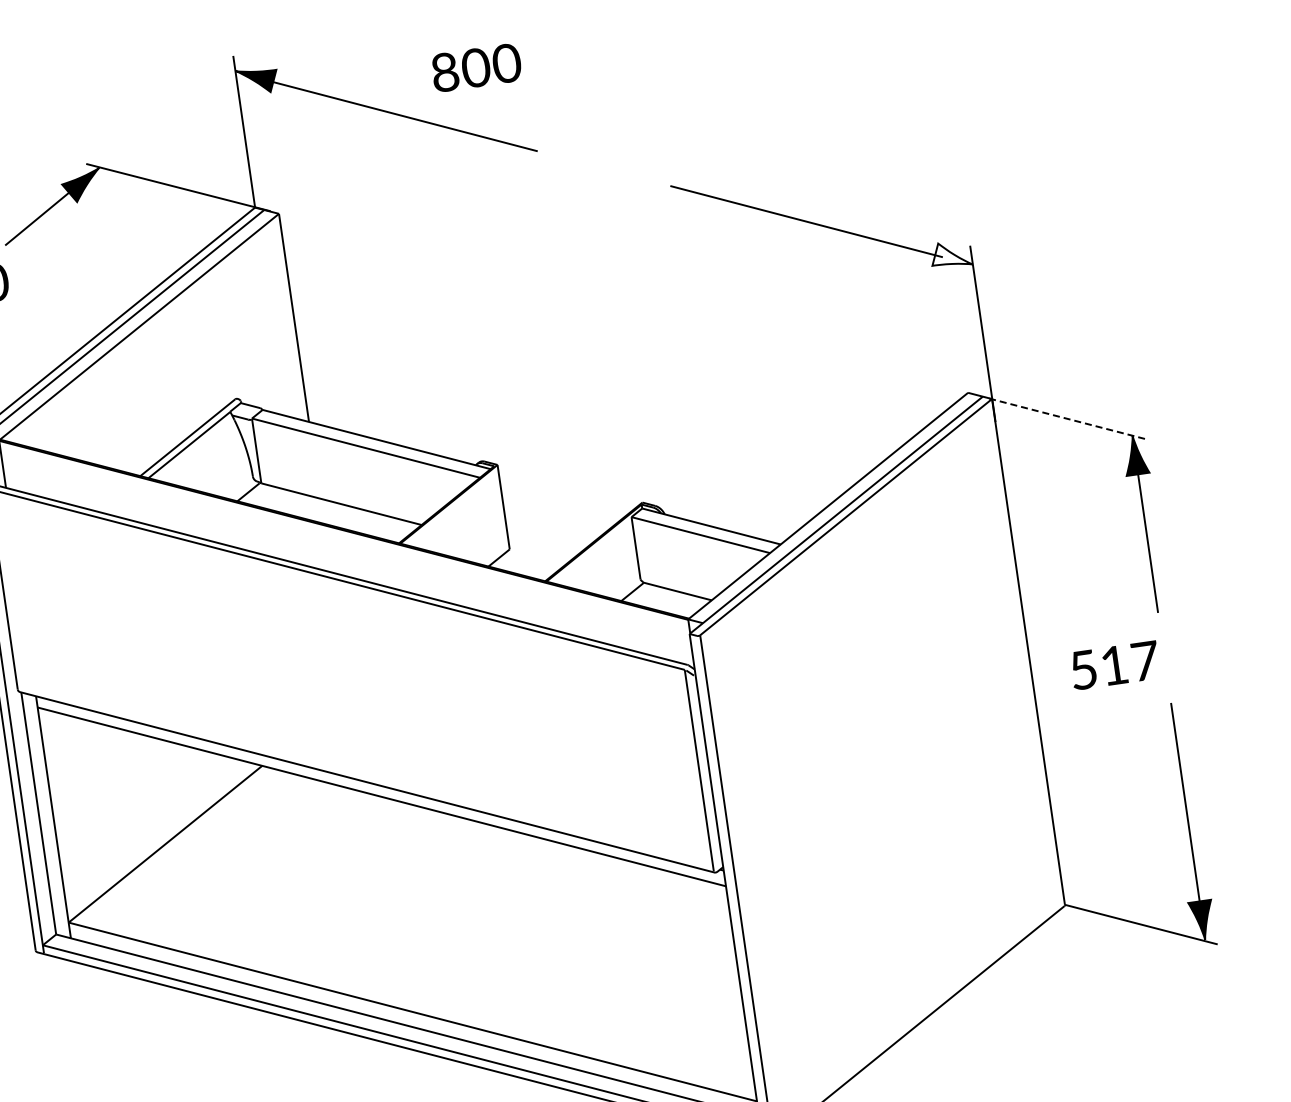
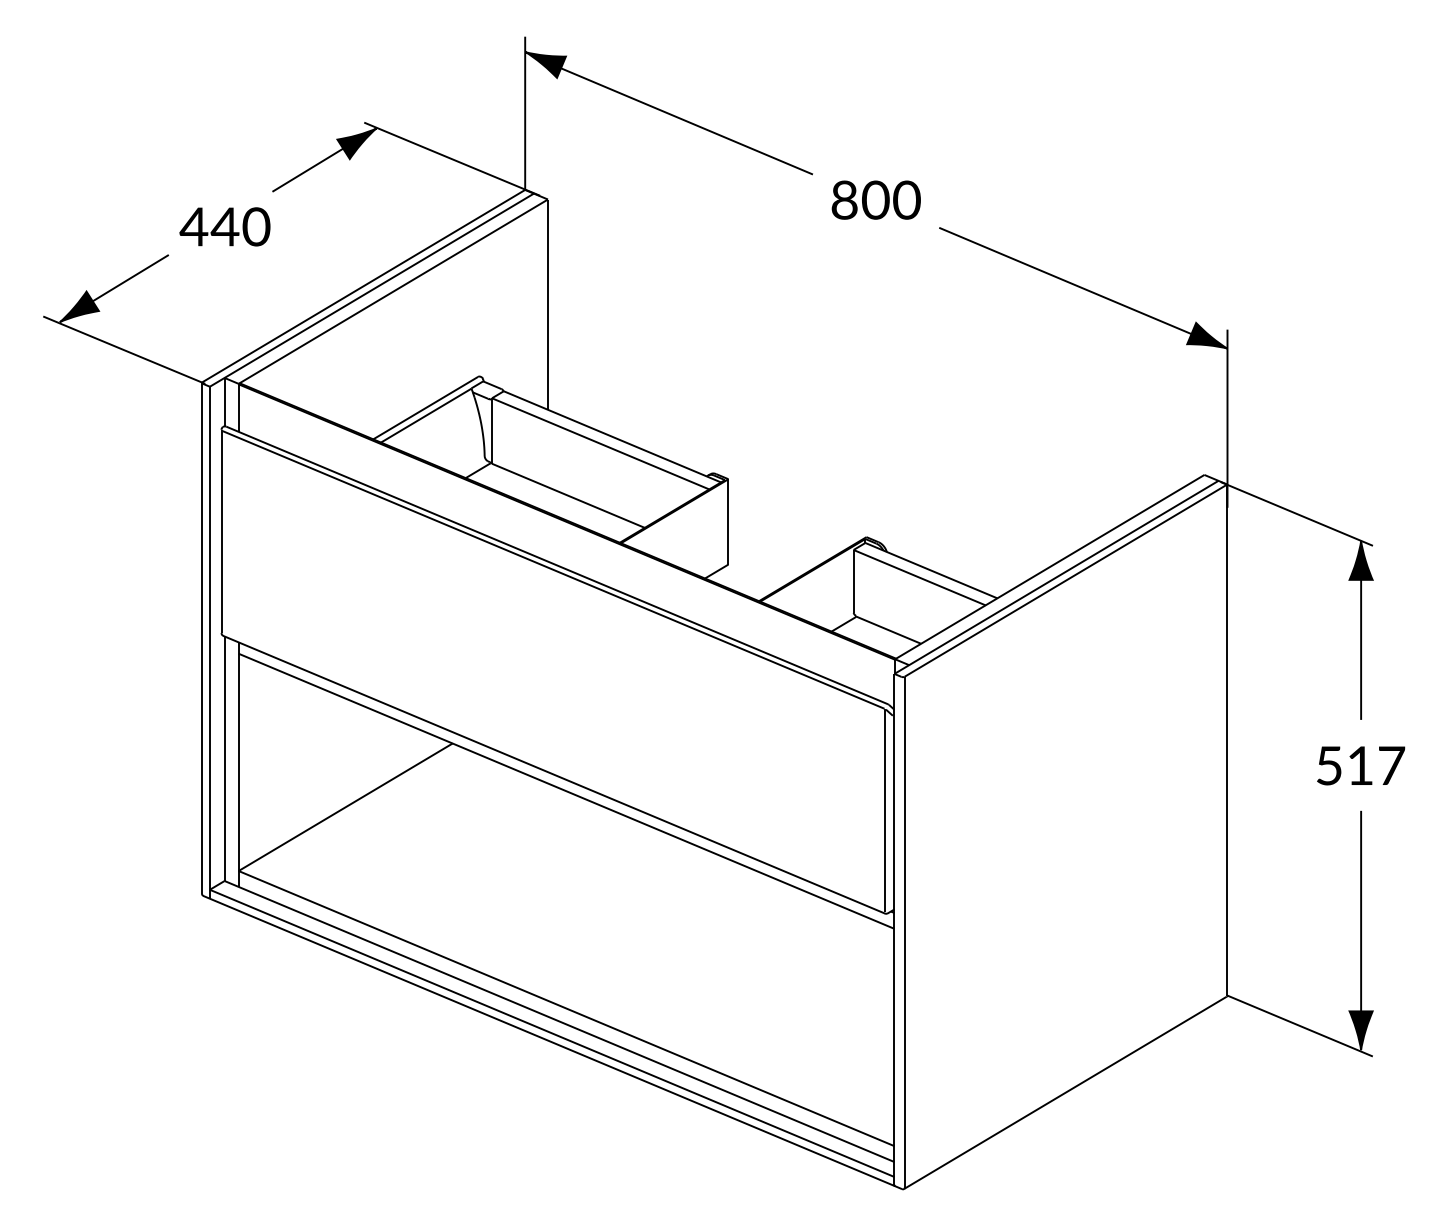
text: (475, 67) -> (875, 199), moved
fill: (951, 254) -> (1207, 335), added
line: (1064, 417) -> (1296, 513), dashed -> solid
text: (1115, 665) -> (1361, 765), moved

